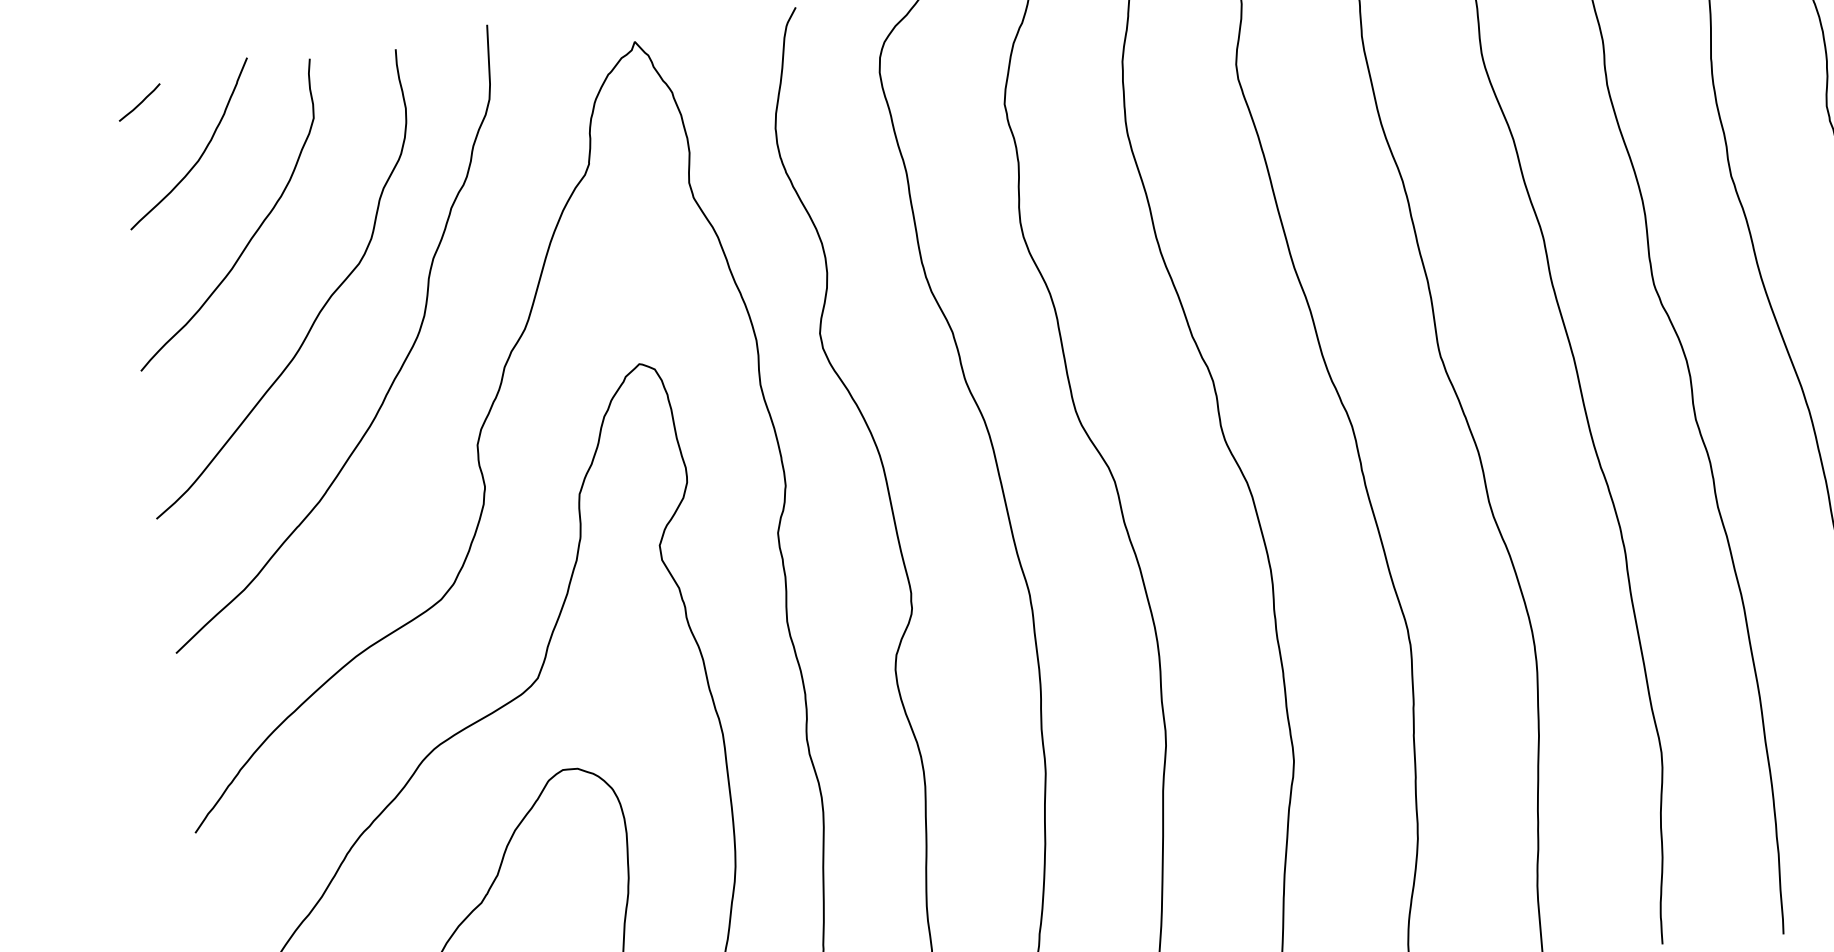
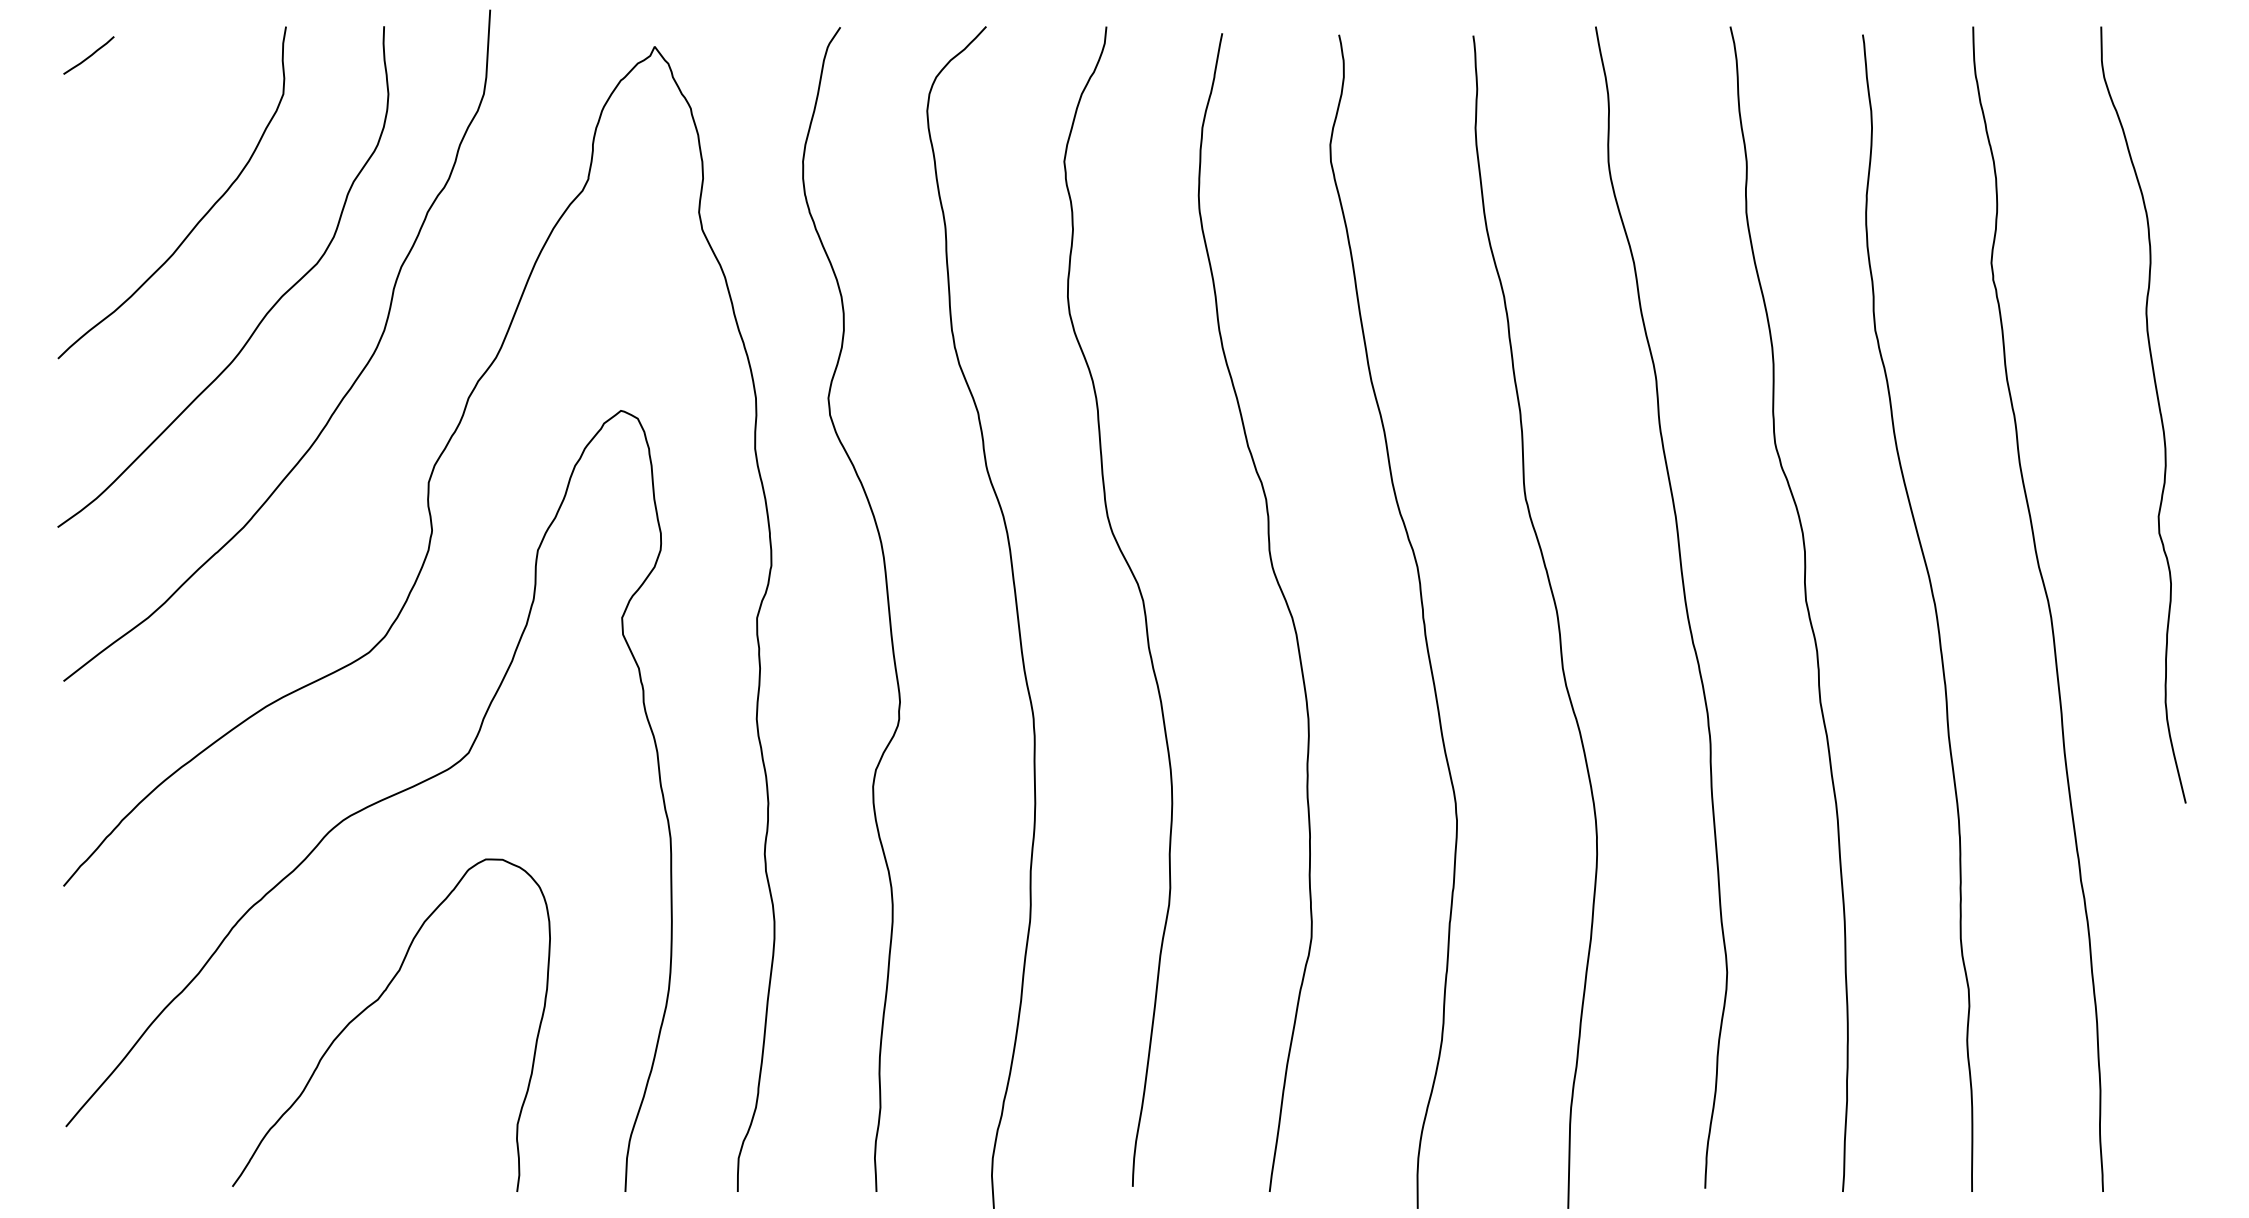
curve: (203, 151) -> (154, 118), removed

